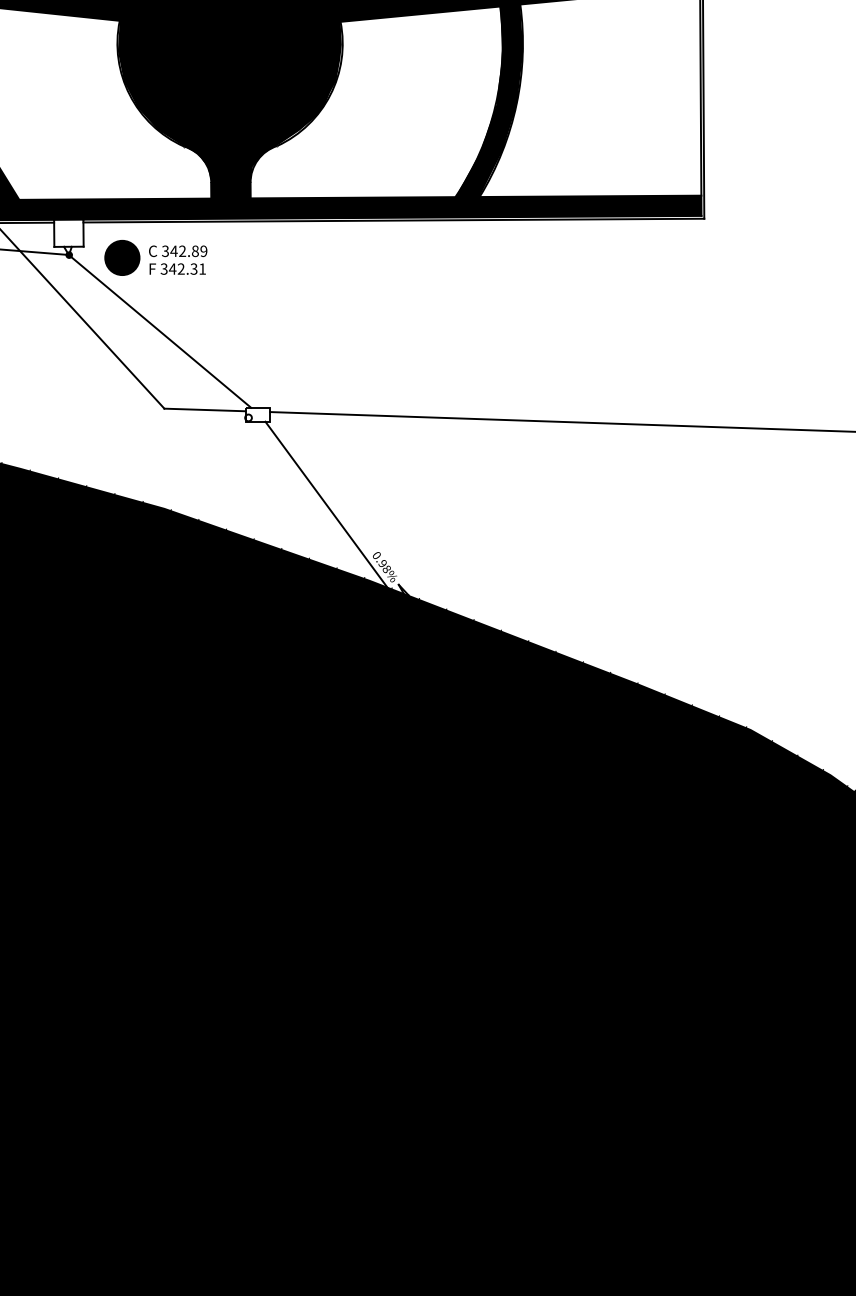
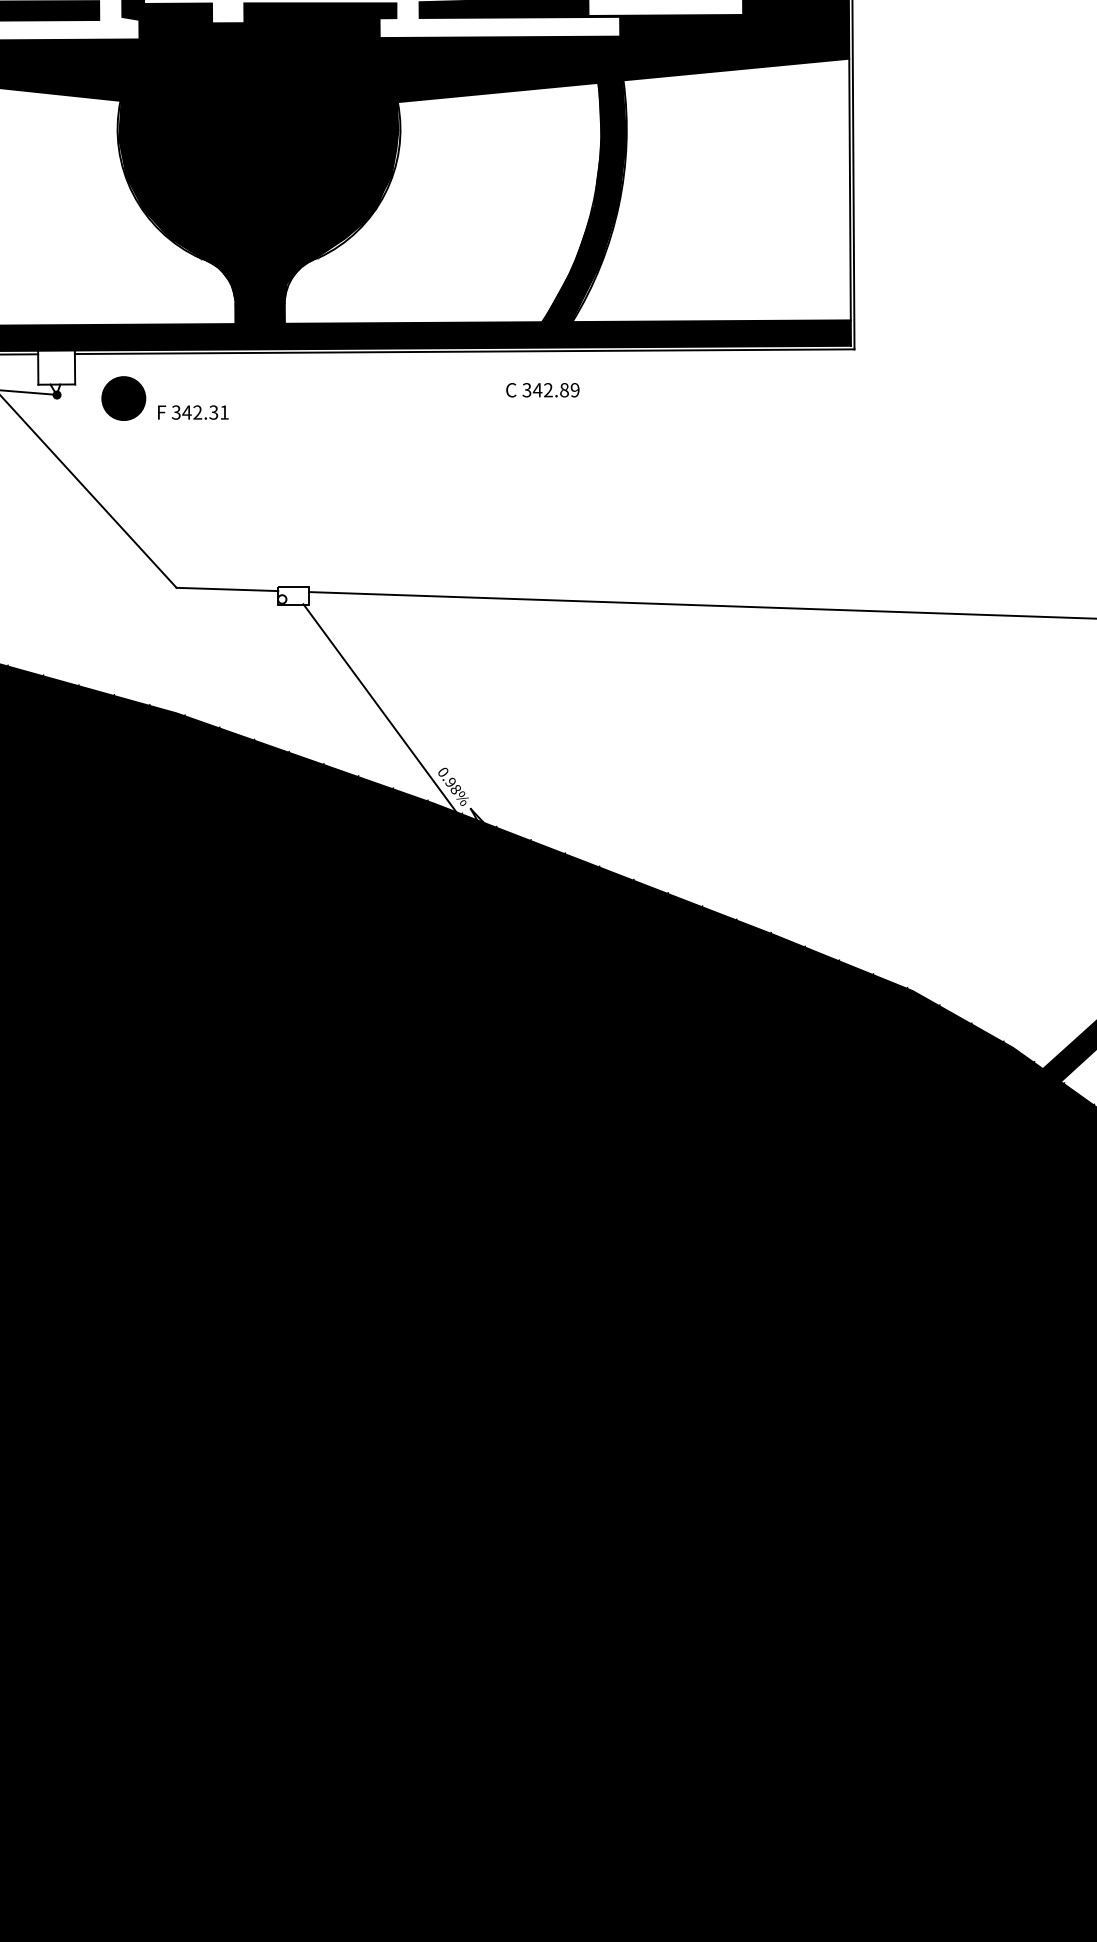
text: (177, 251) -> (542, 390), moved
line: (161, 331) -> (172, 491), removed

